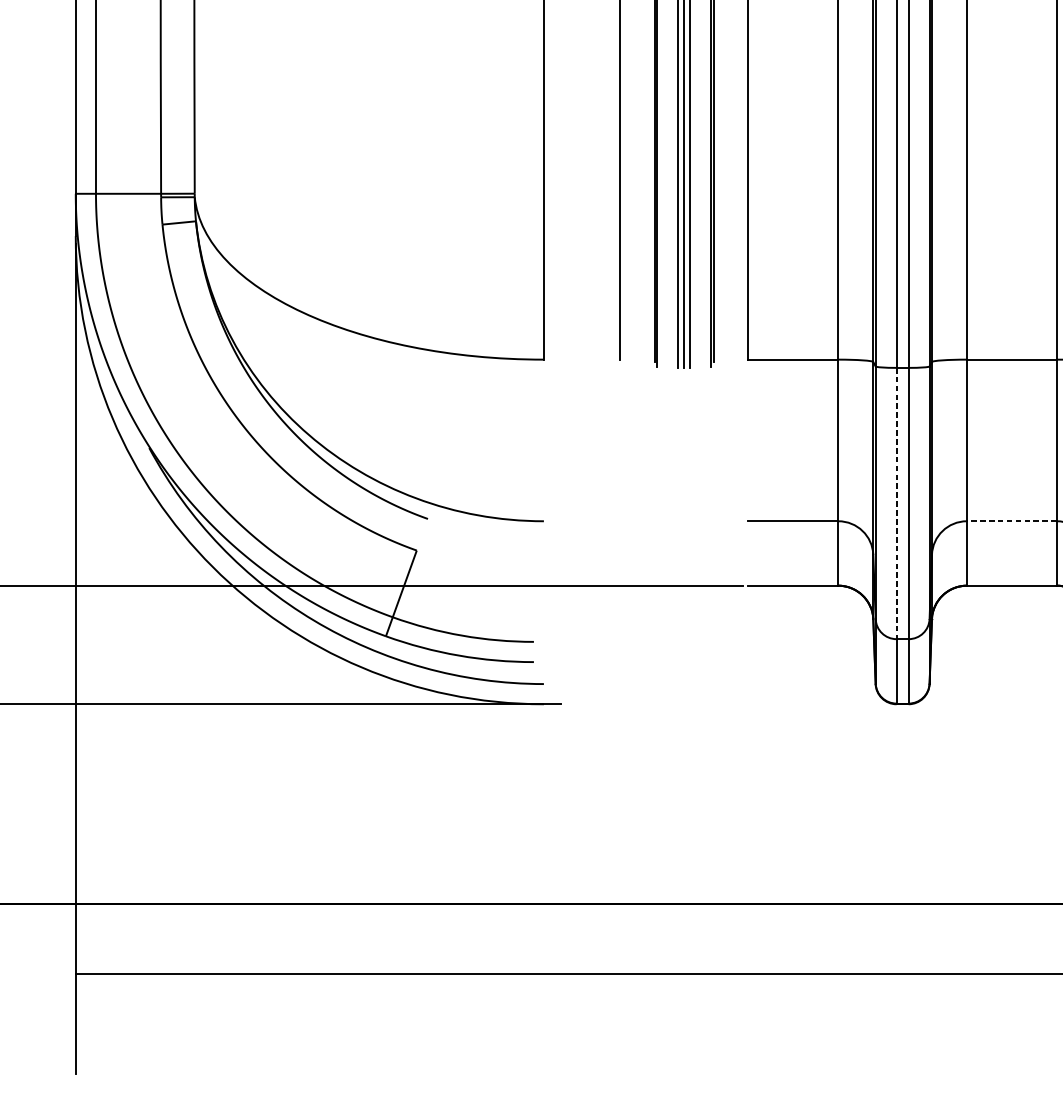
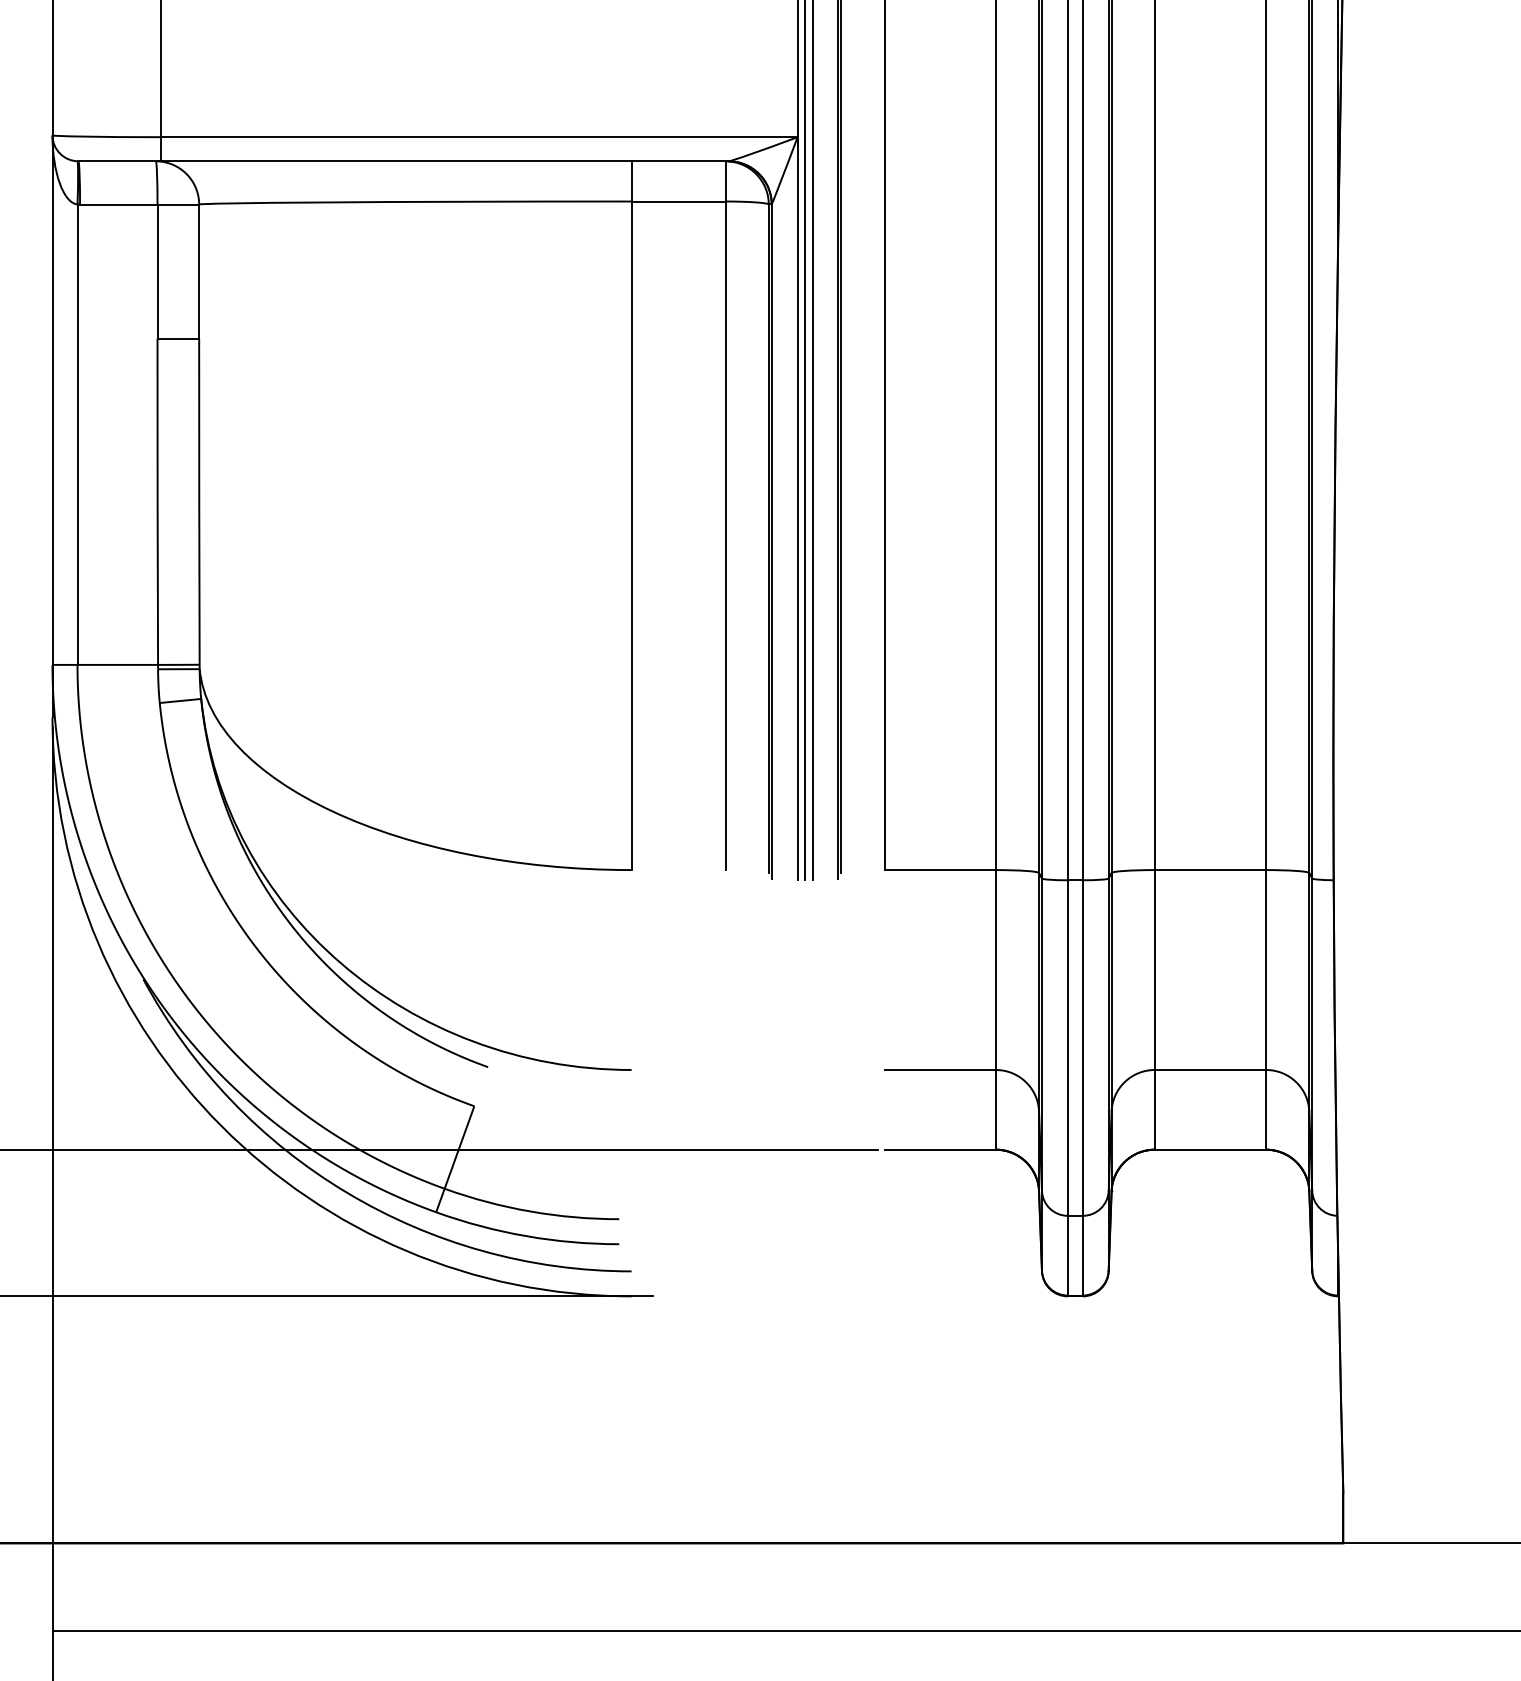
line: (896, 503) -> (1067, 1048), dashed -> solid
line: (1011, 520) -> (1210, 1069), dashed -> solid

